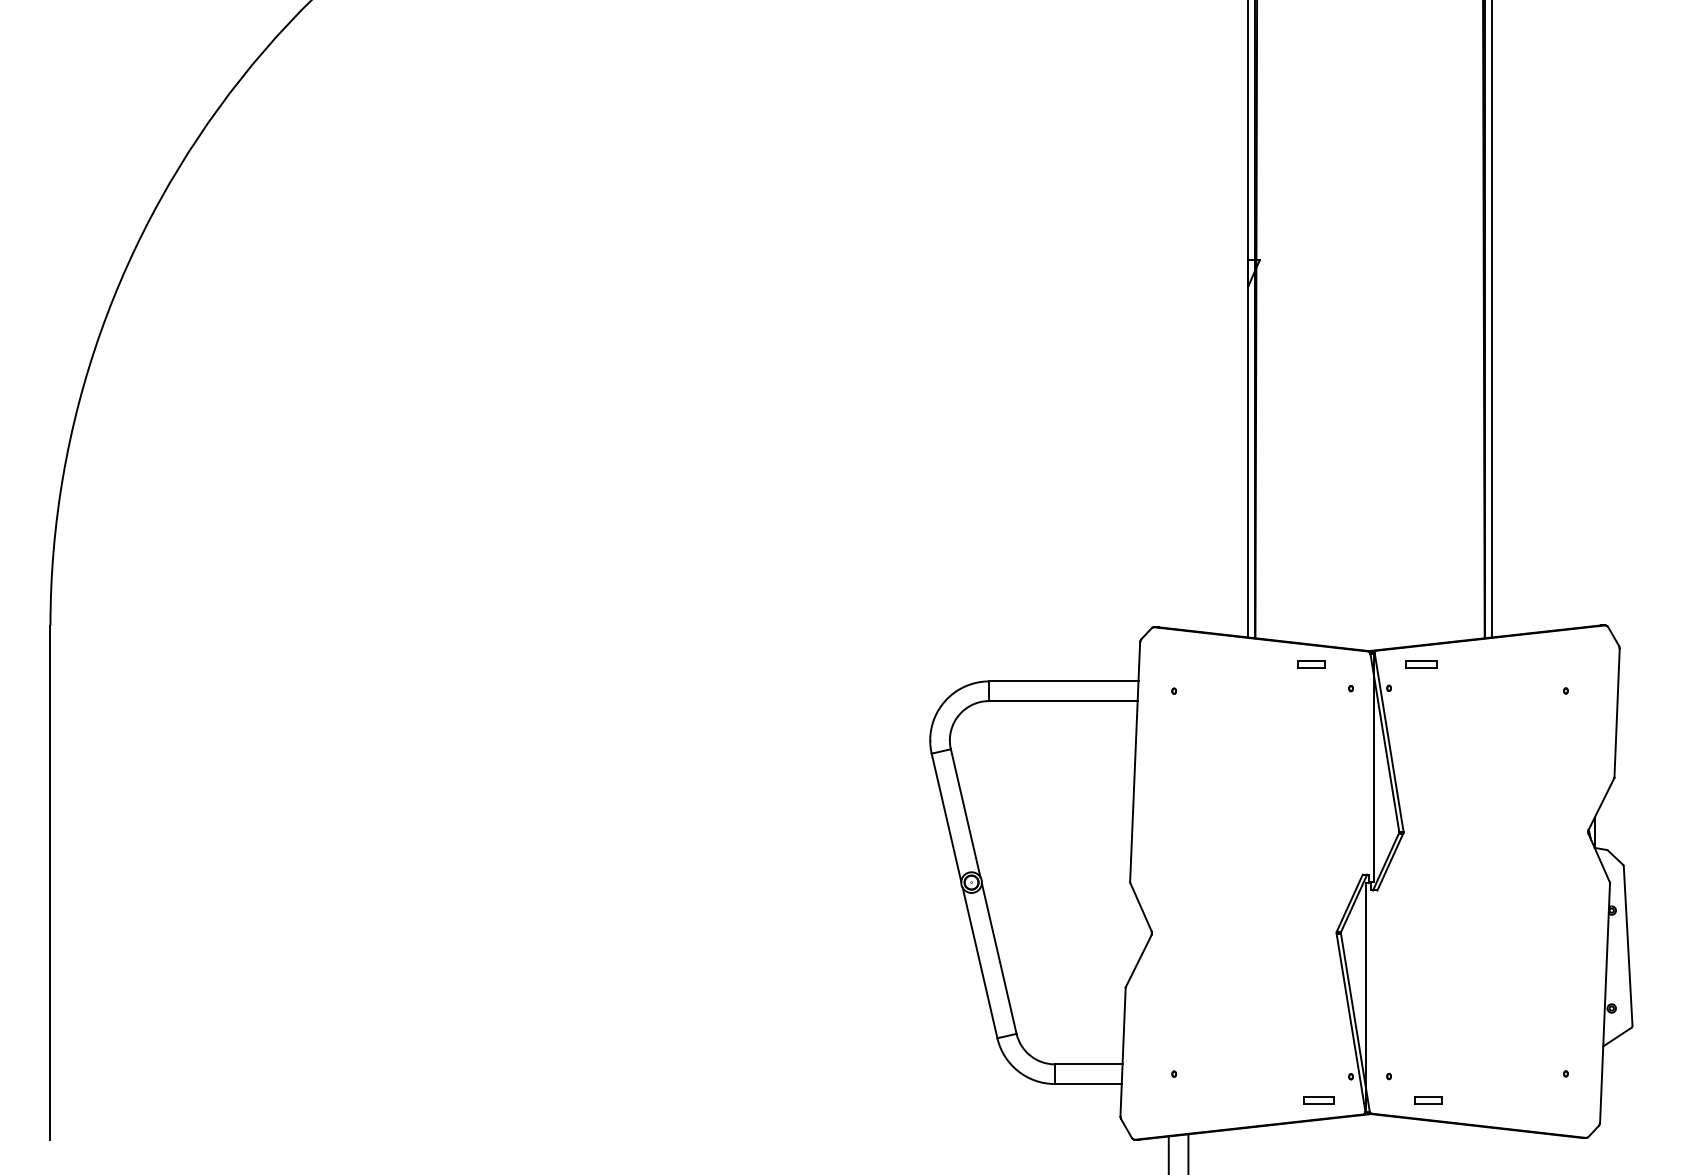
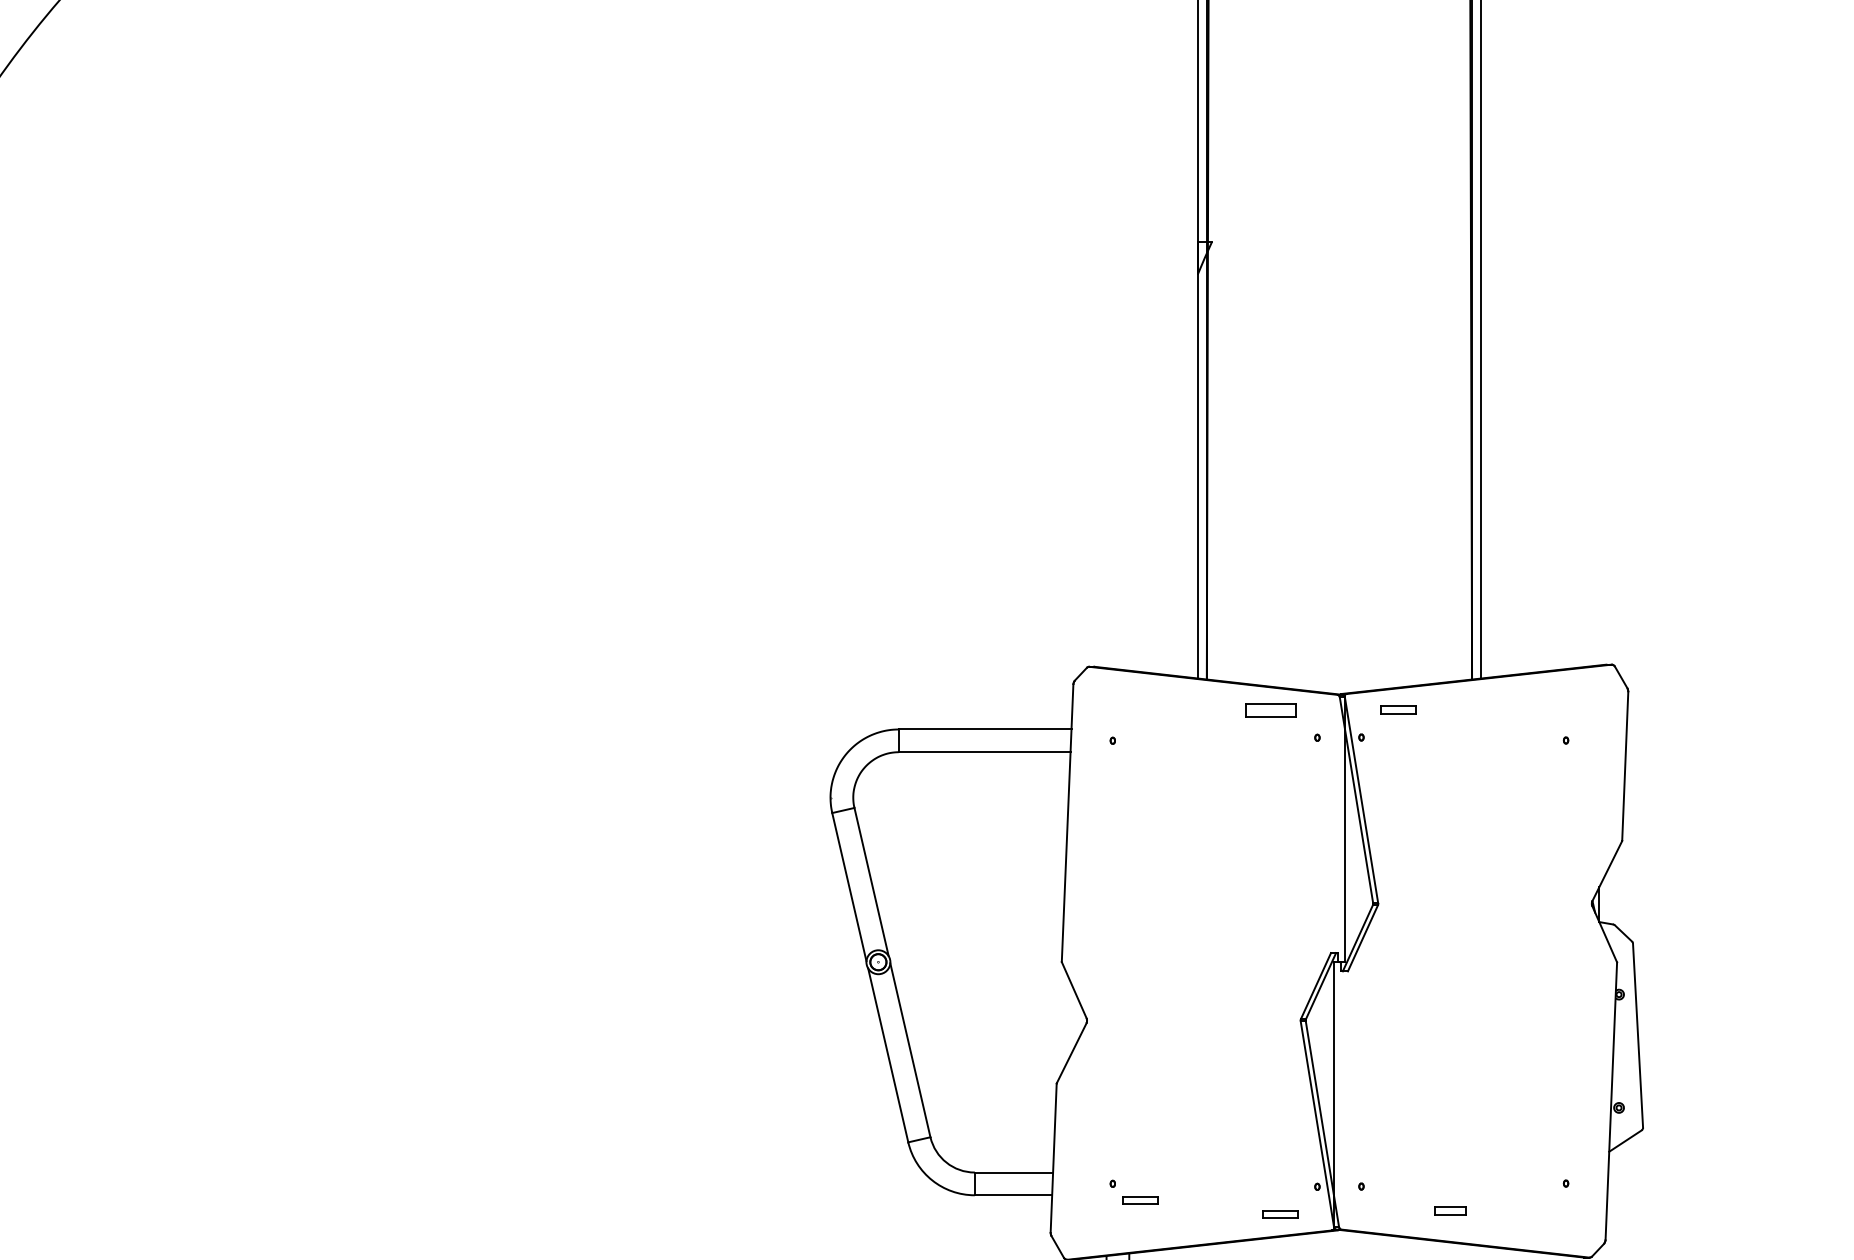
part: (1311, 664) -> (1271, 709), size x1.6
part: (1197, 1088) -> (1139, 1200), added
part: (1428, 1100) -> (1449, 1210), moved

